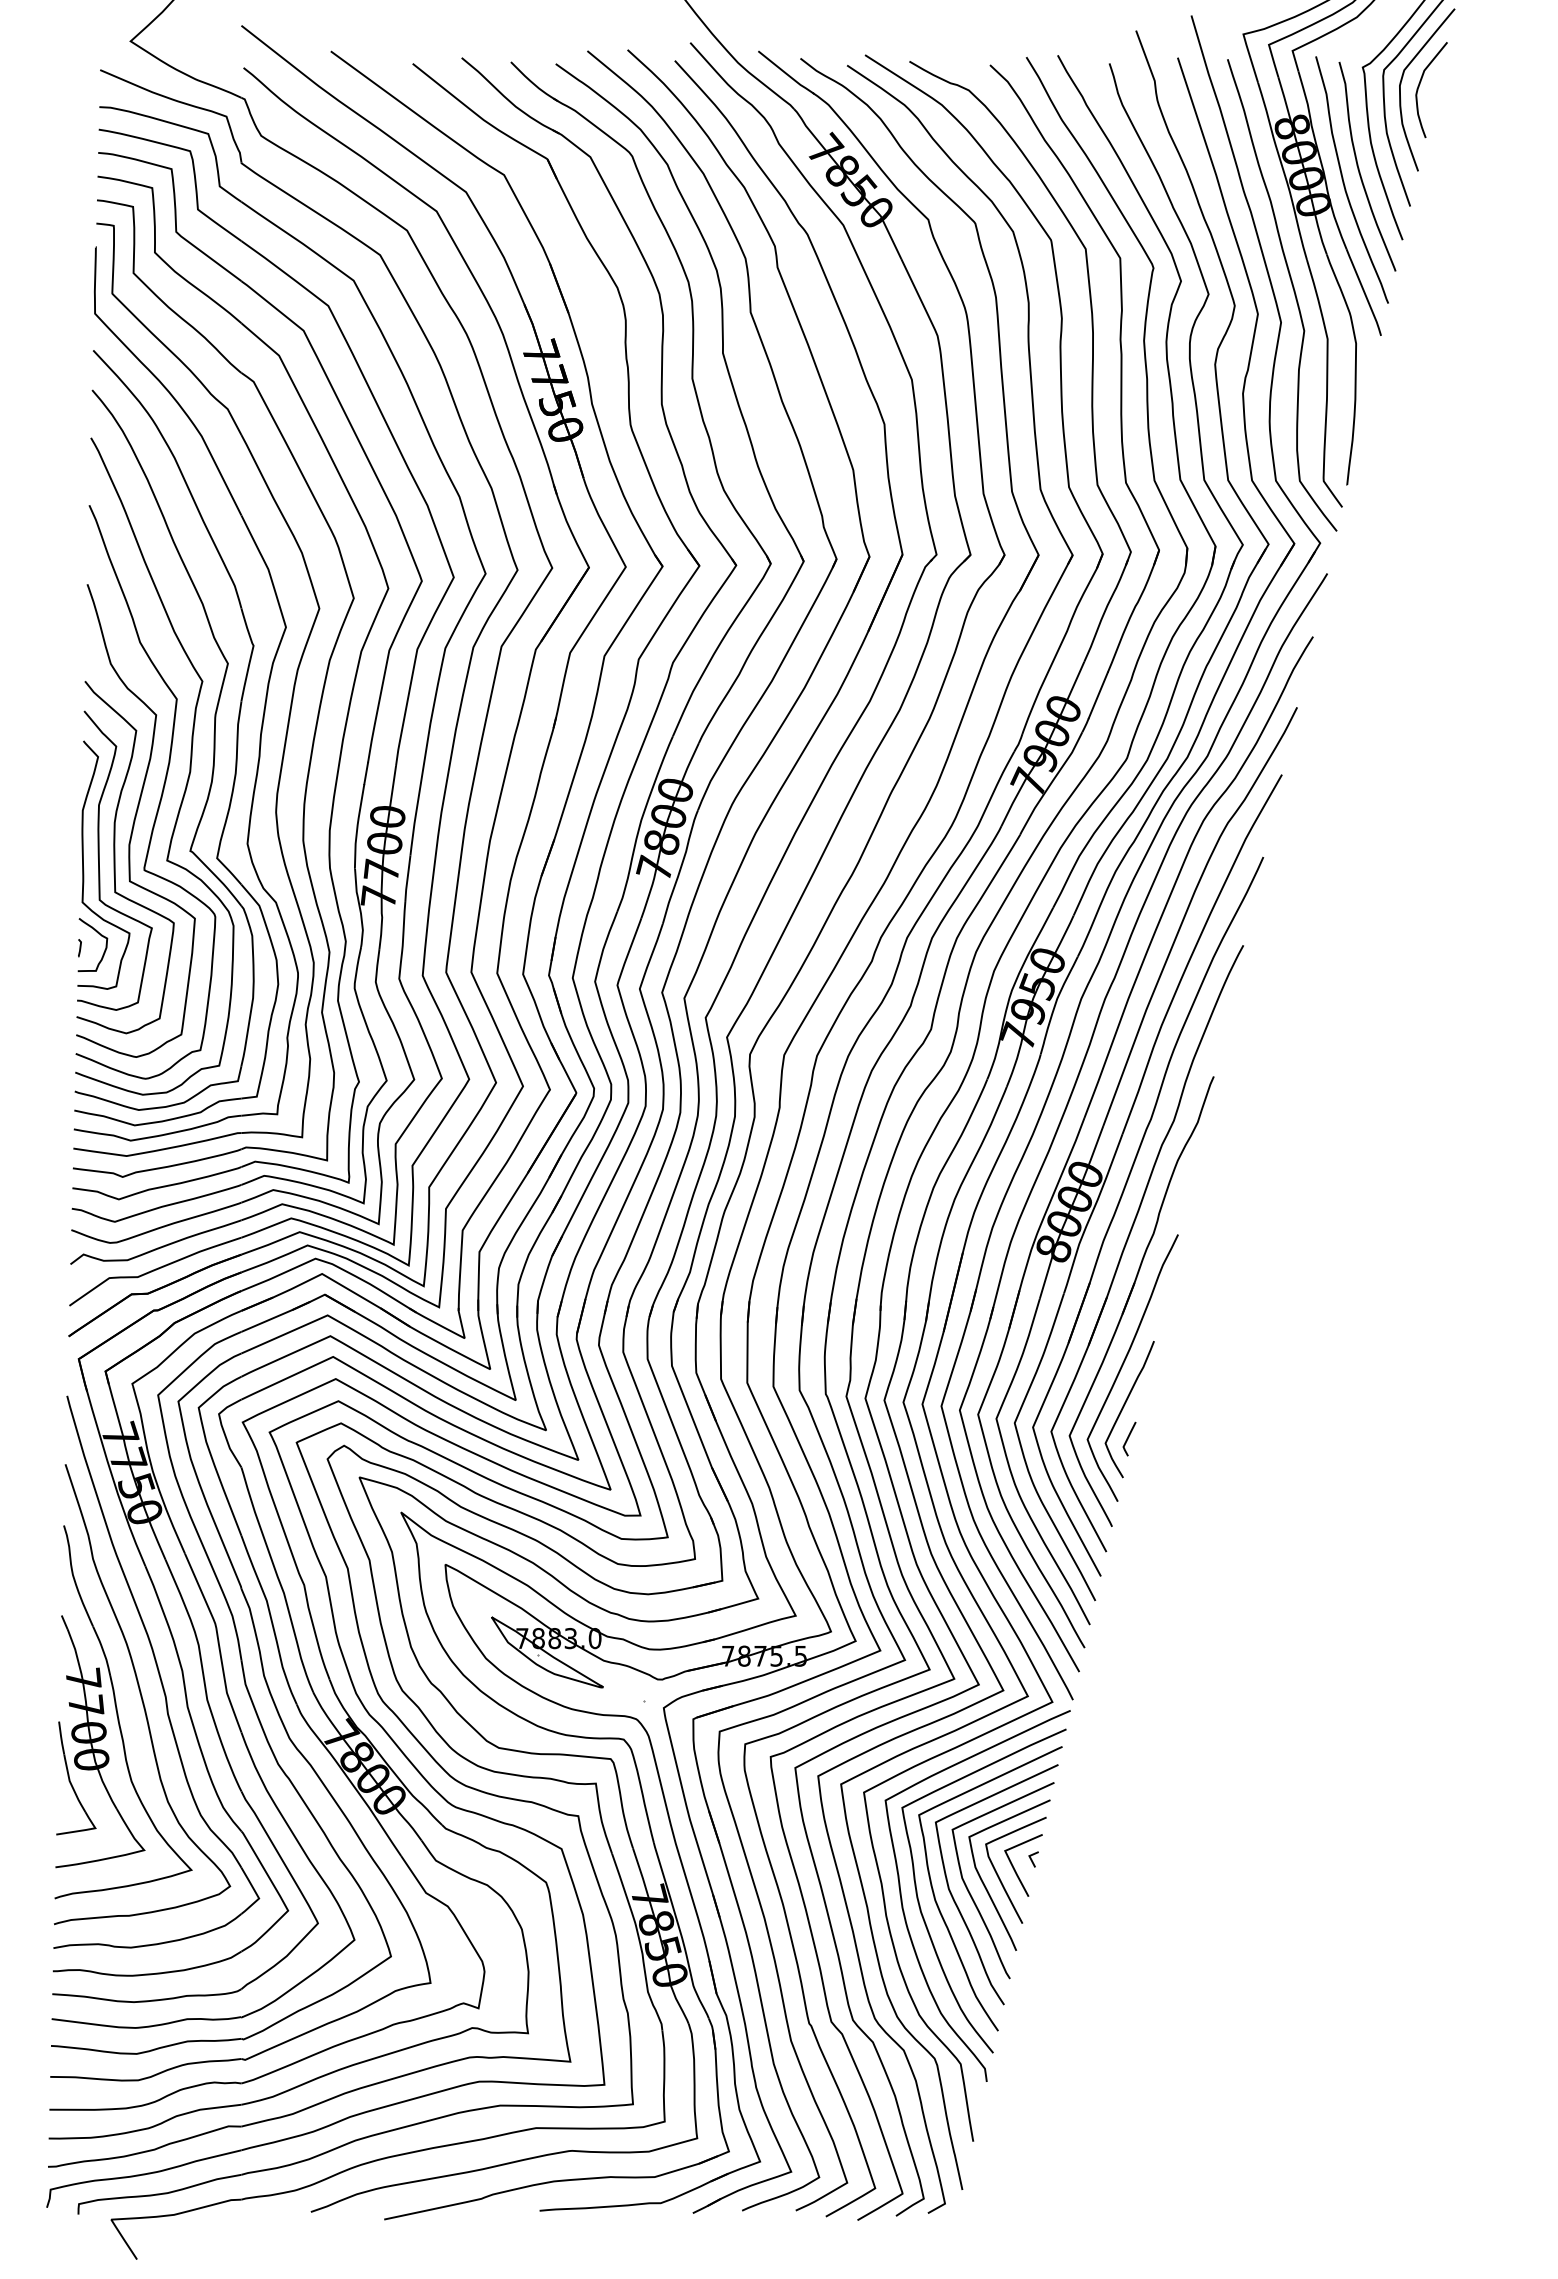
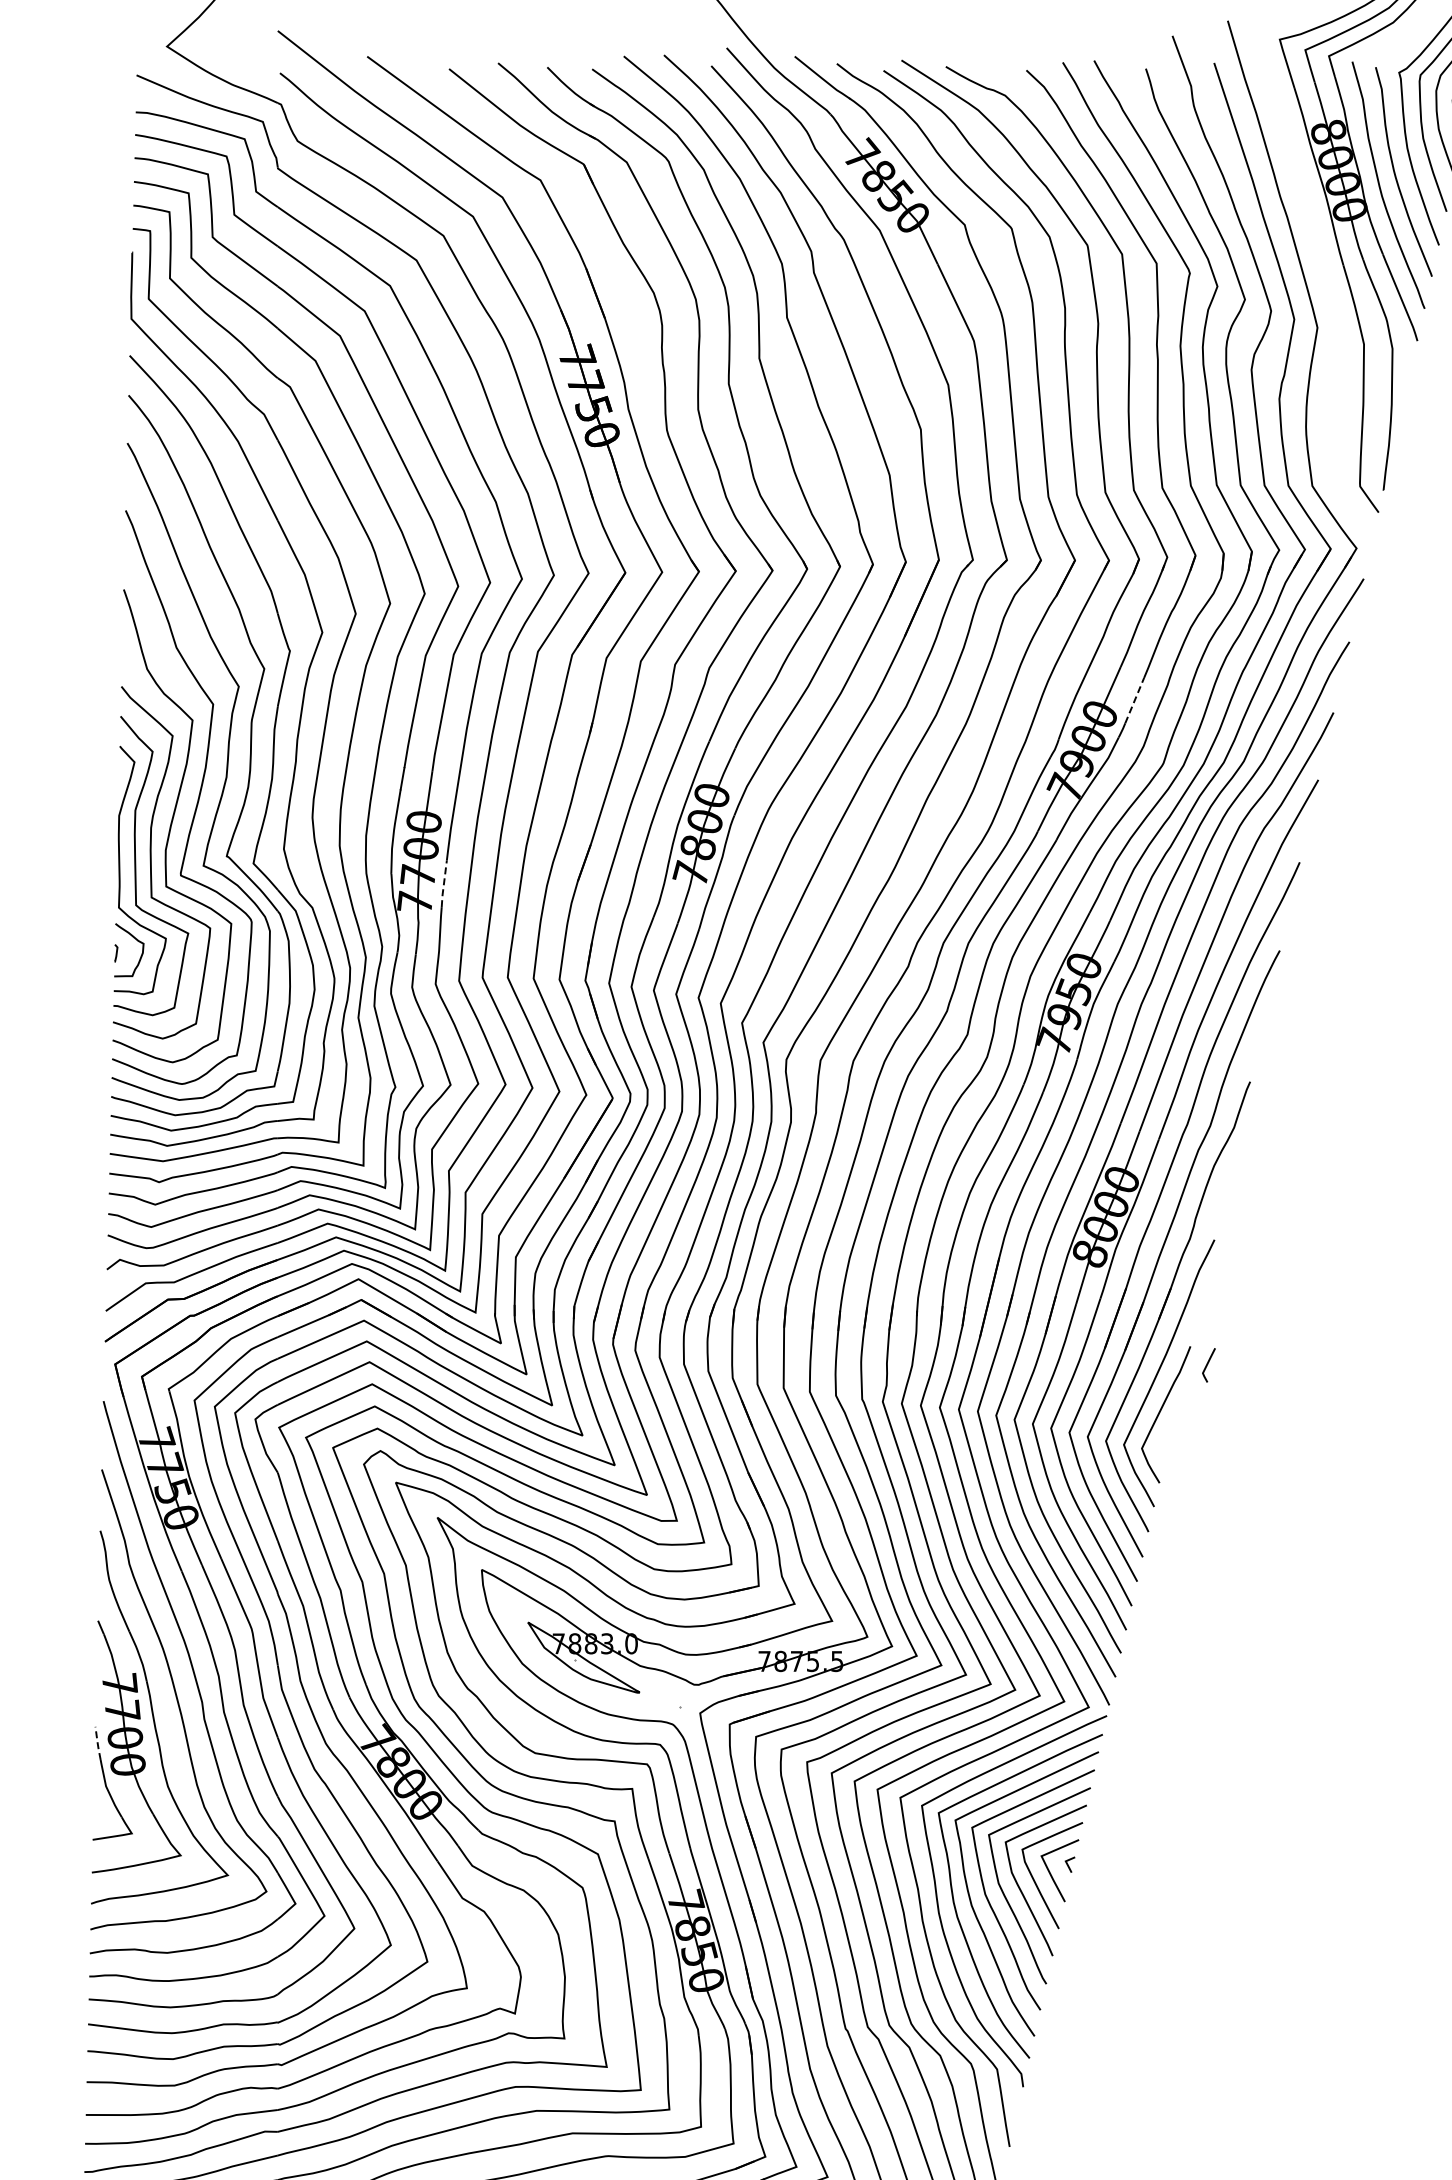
curve: (1293, 292) -> (1329, 297), removed
line: (1098, 695) -> (1134, 700), solid -> dashed
line: (407, 878) -> (443, 883), solid -> dashed
line: (1129, 1437) -> (1208, 1363), moved
line: (61, 1738) -> (97, 1743), solid -> dashed

